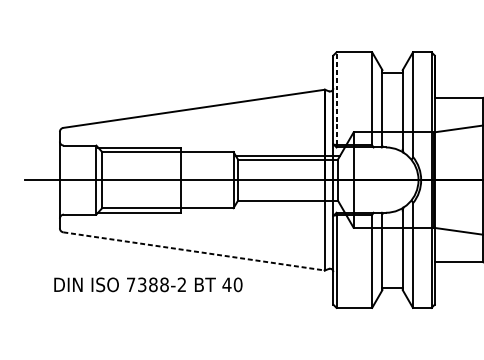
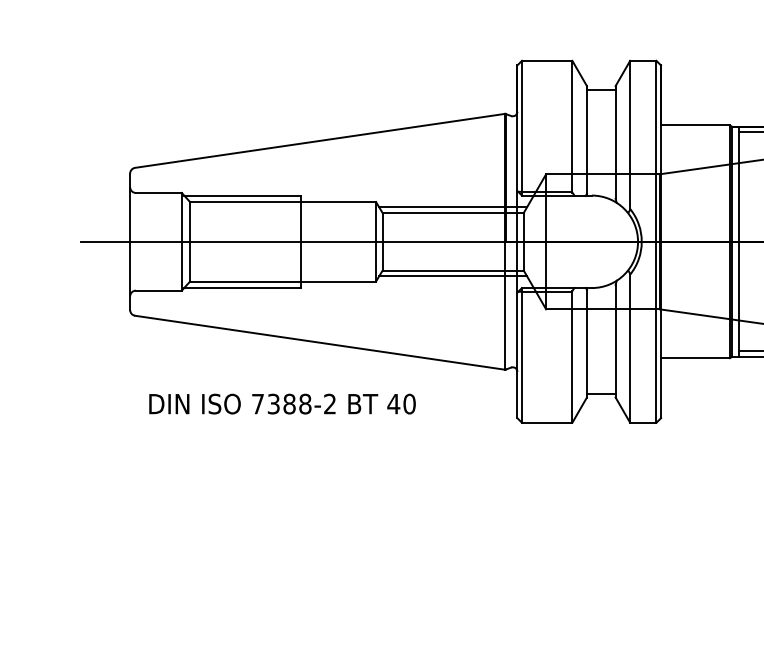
line: (336, 98) -> (521, 126), dashed -> solid
line: (288, 204) -> (453, 276), added
line: (194, 251) -> (320, 342), dashed -> solid
text: (148, 284) -> (282, 403), moved

